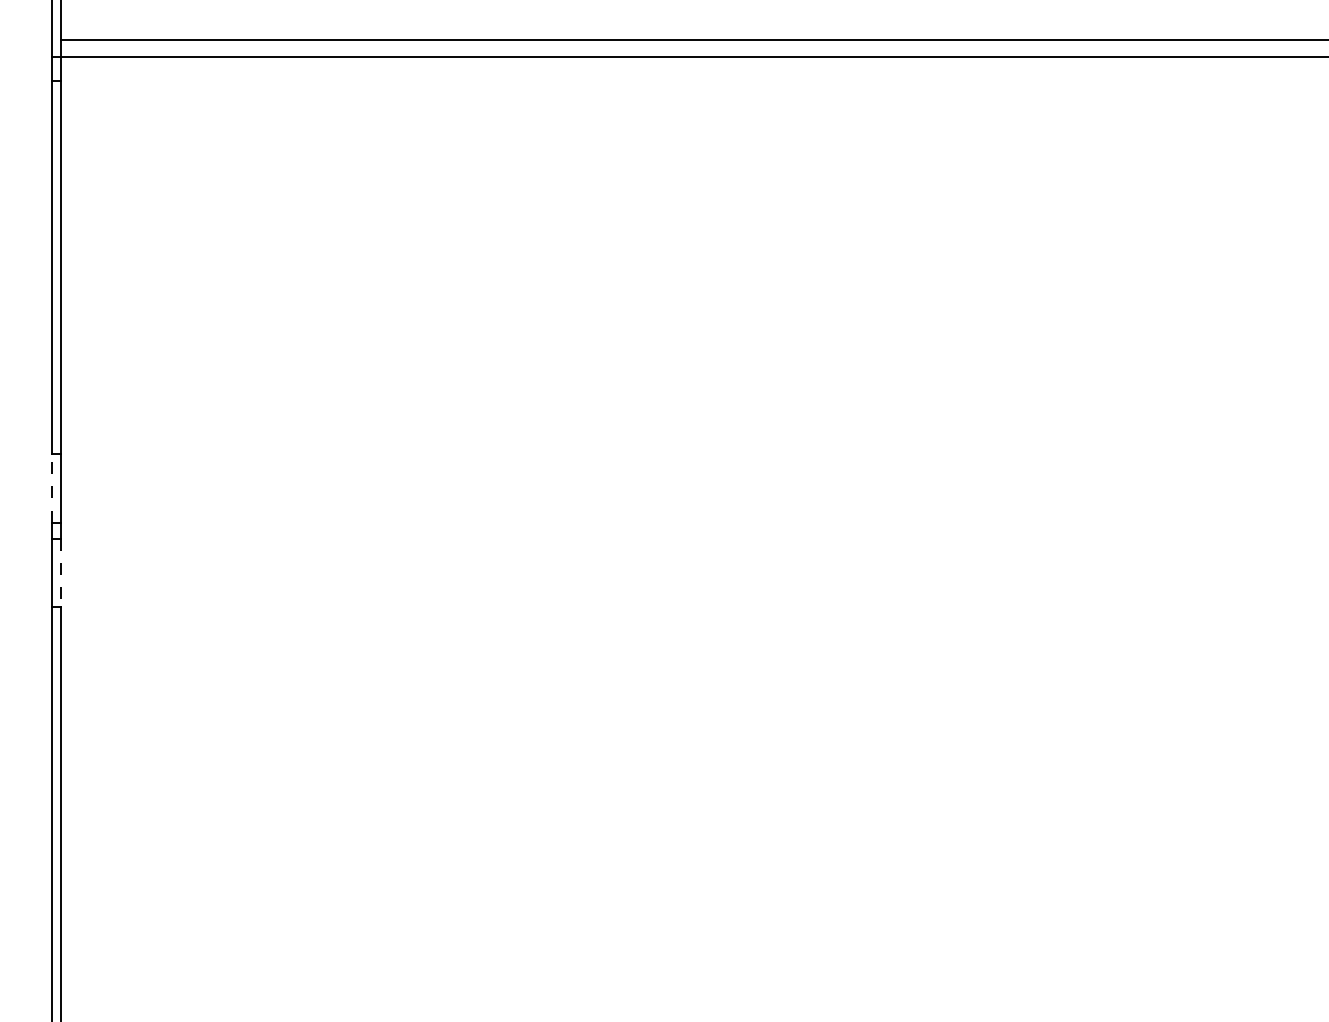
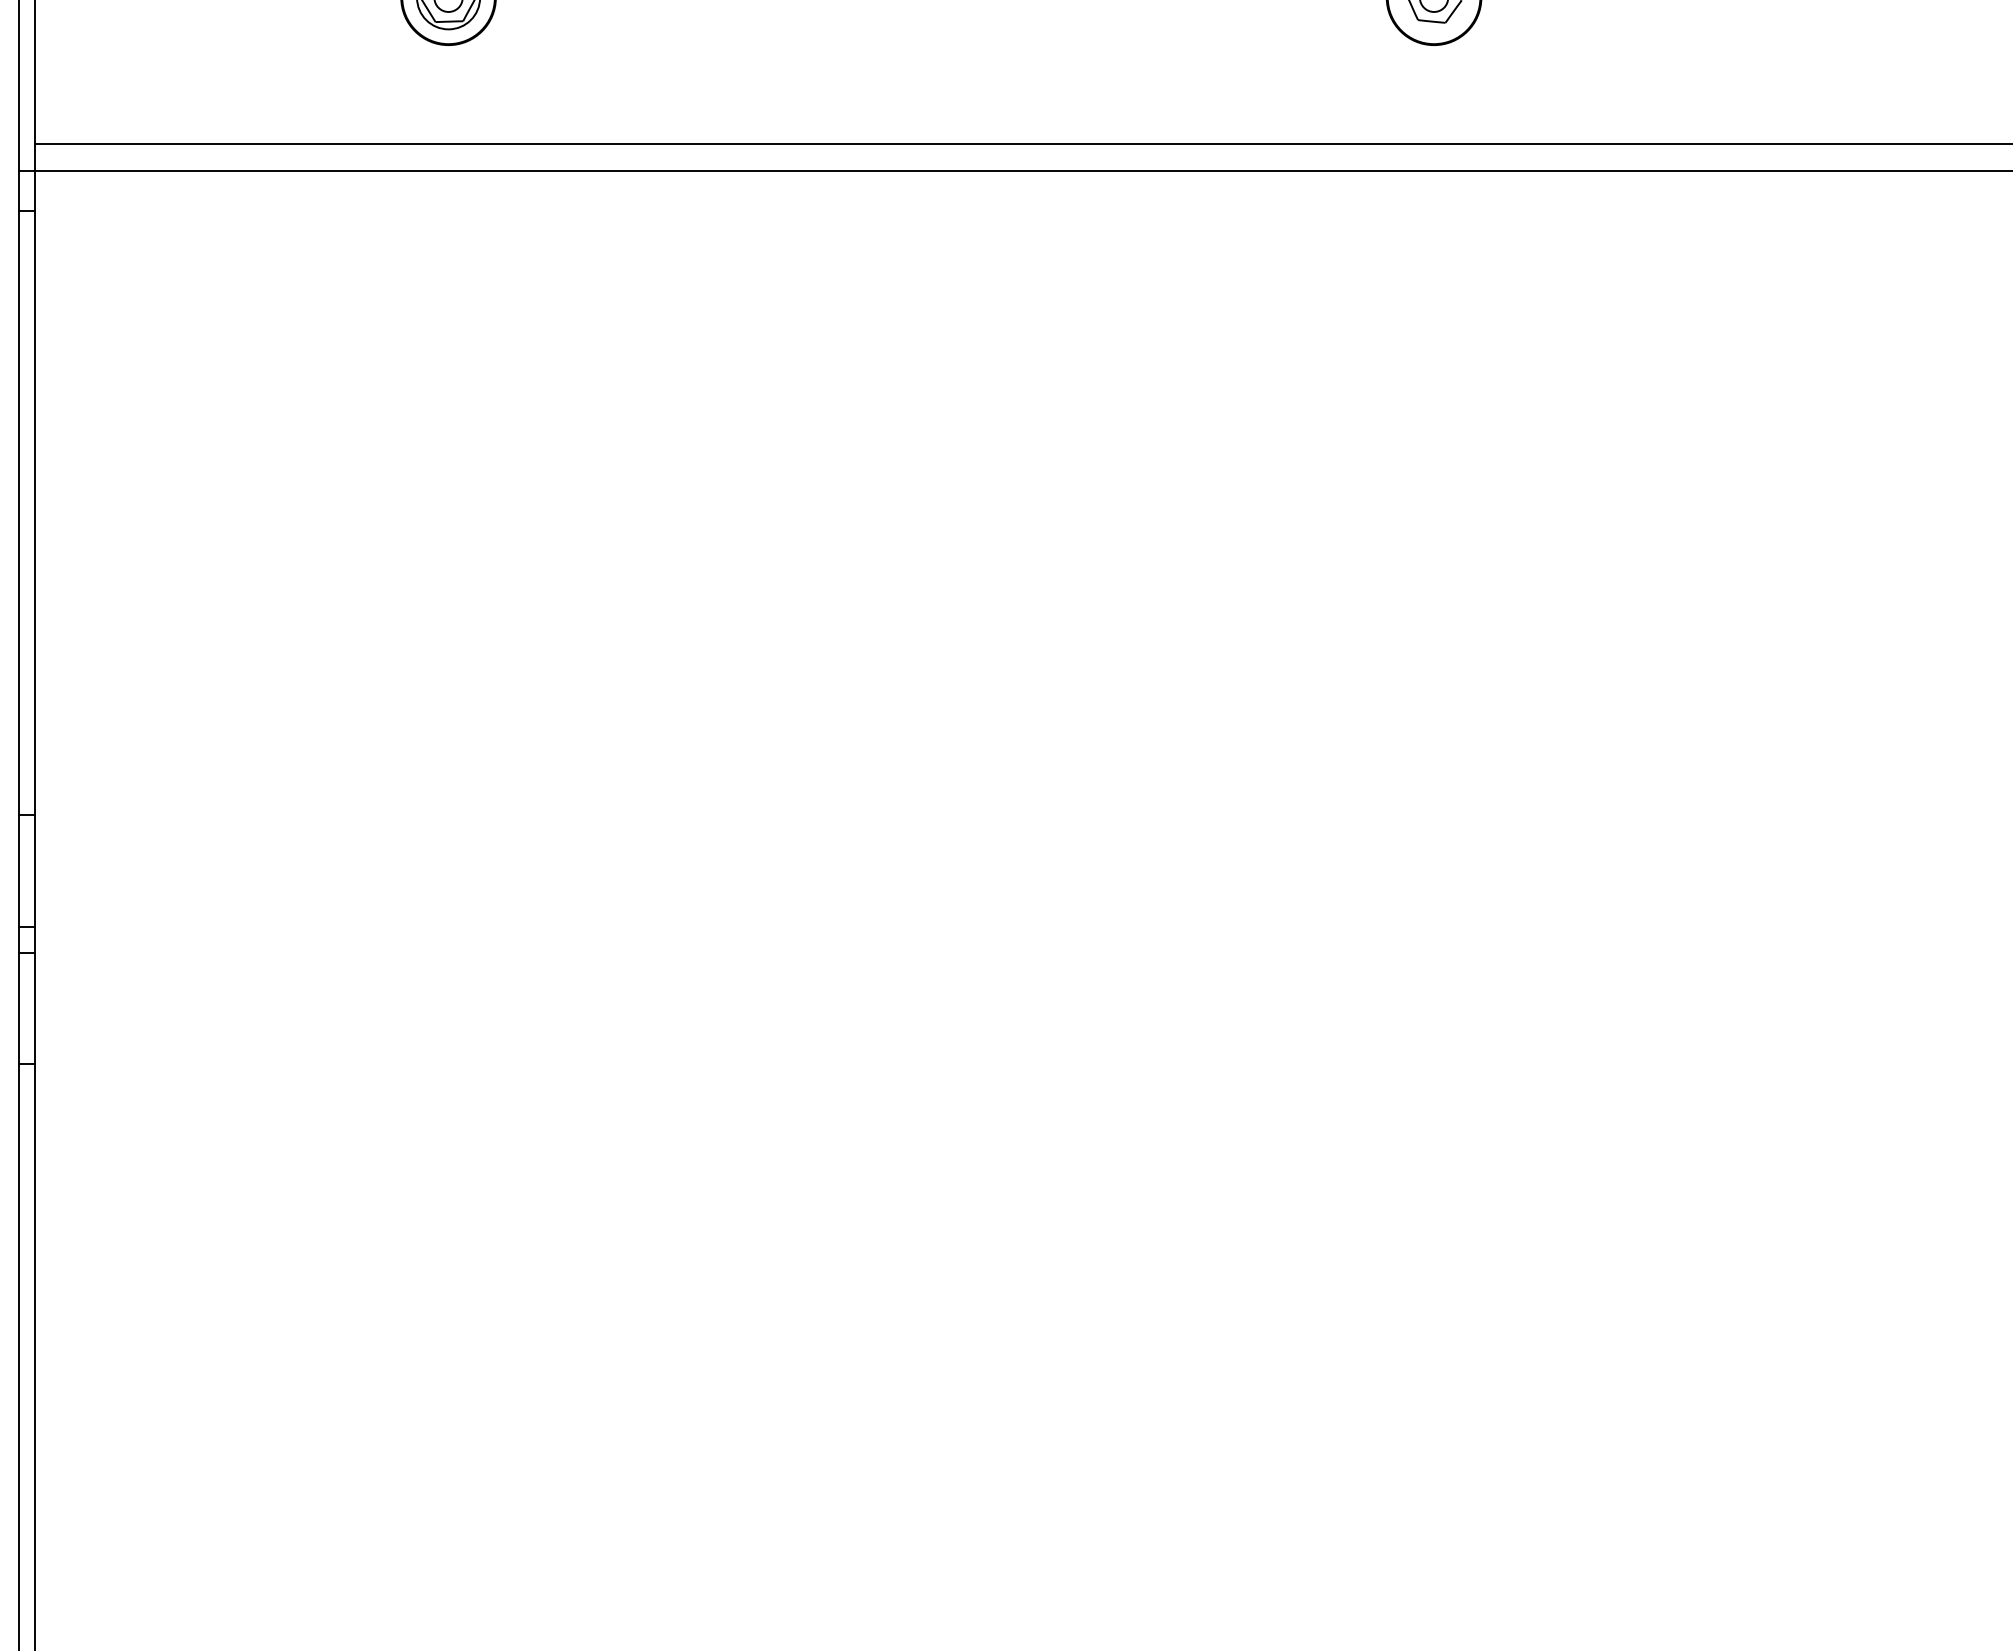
line: (51, 487) -> (18, 869), dashed -> solid
line: (61, 573) -> (34, 1009), dashed -> solid

